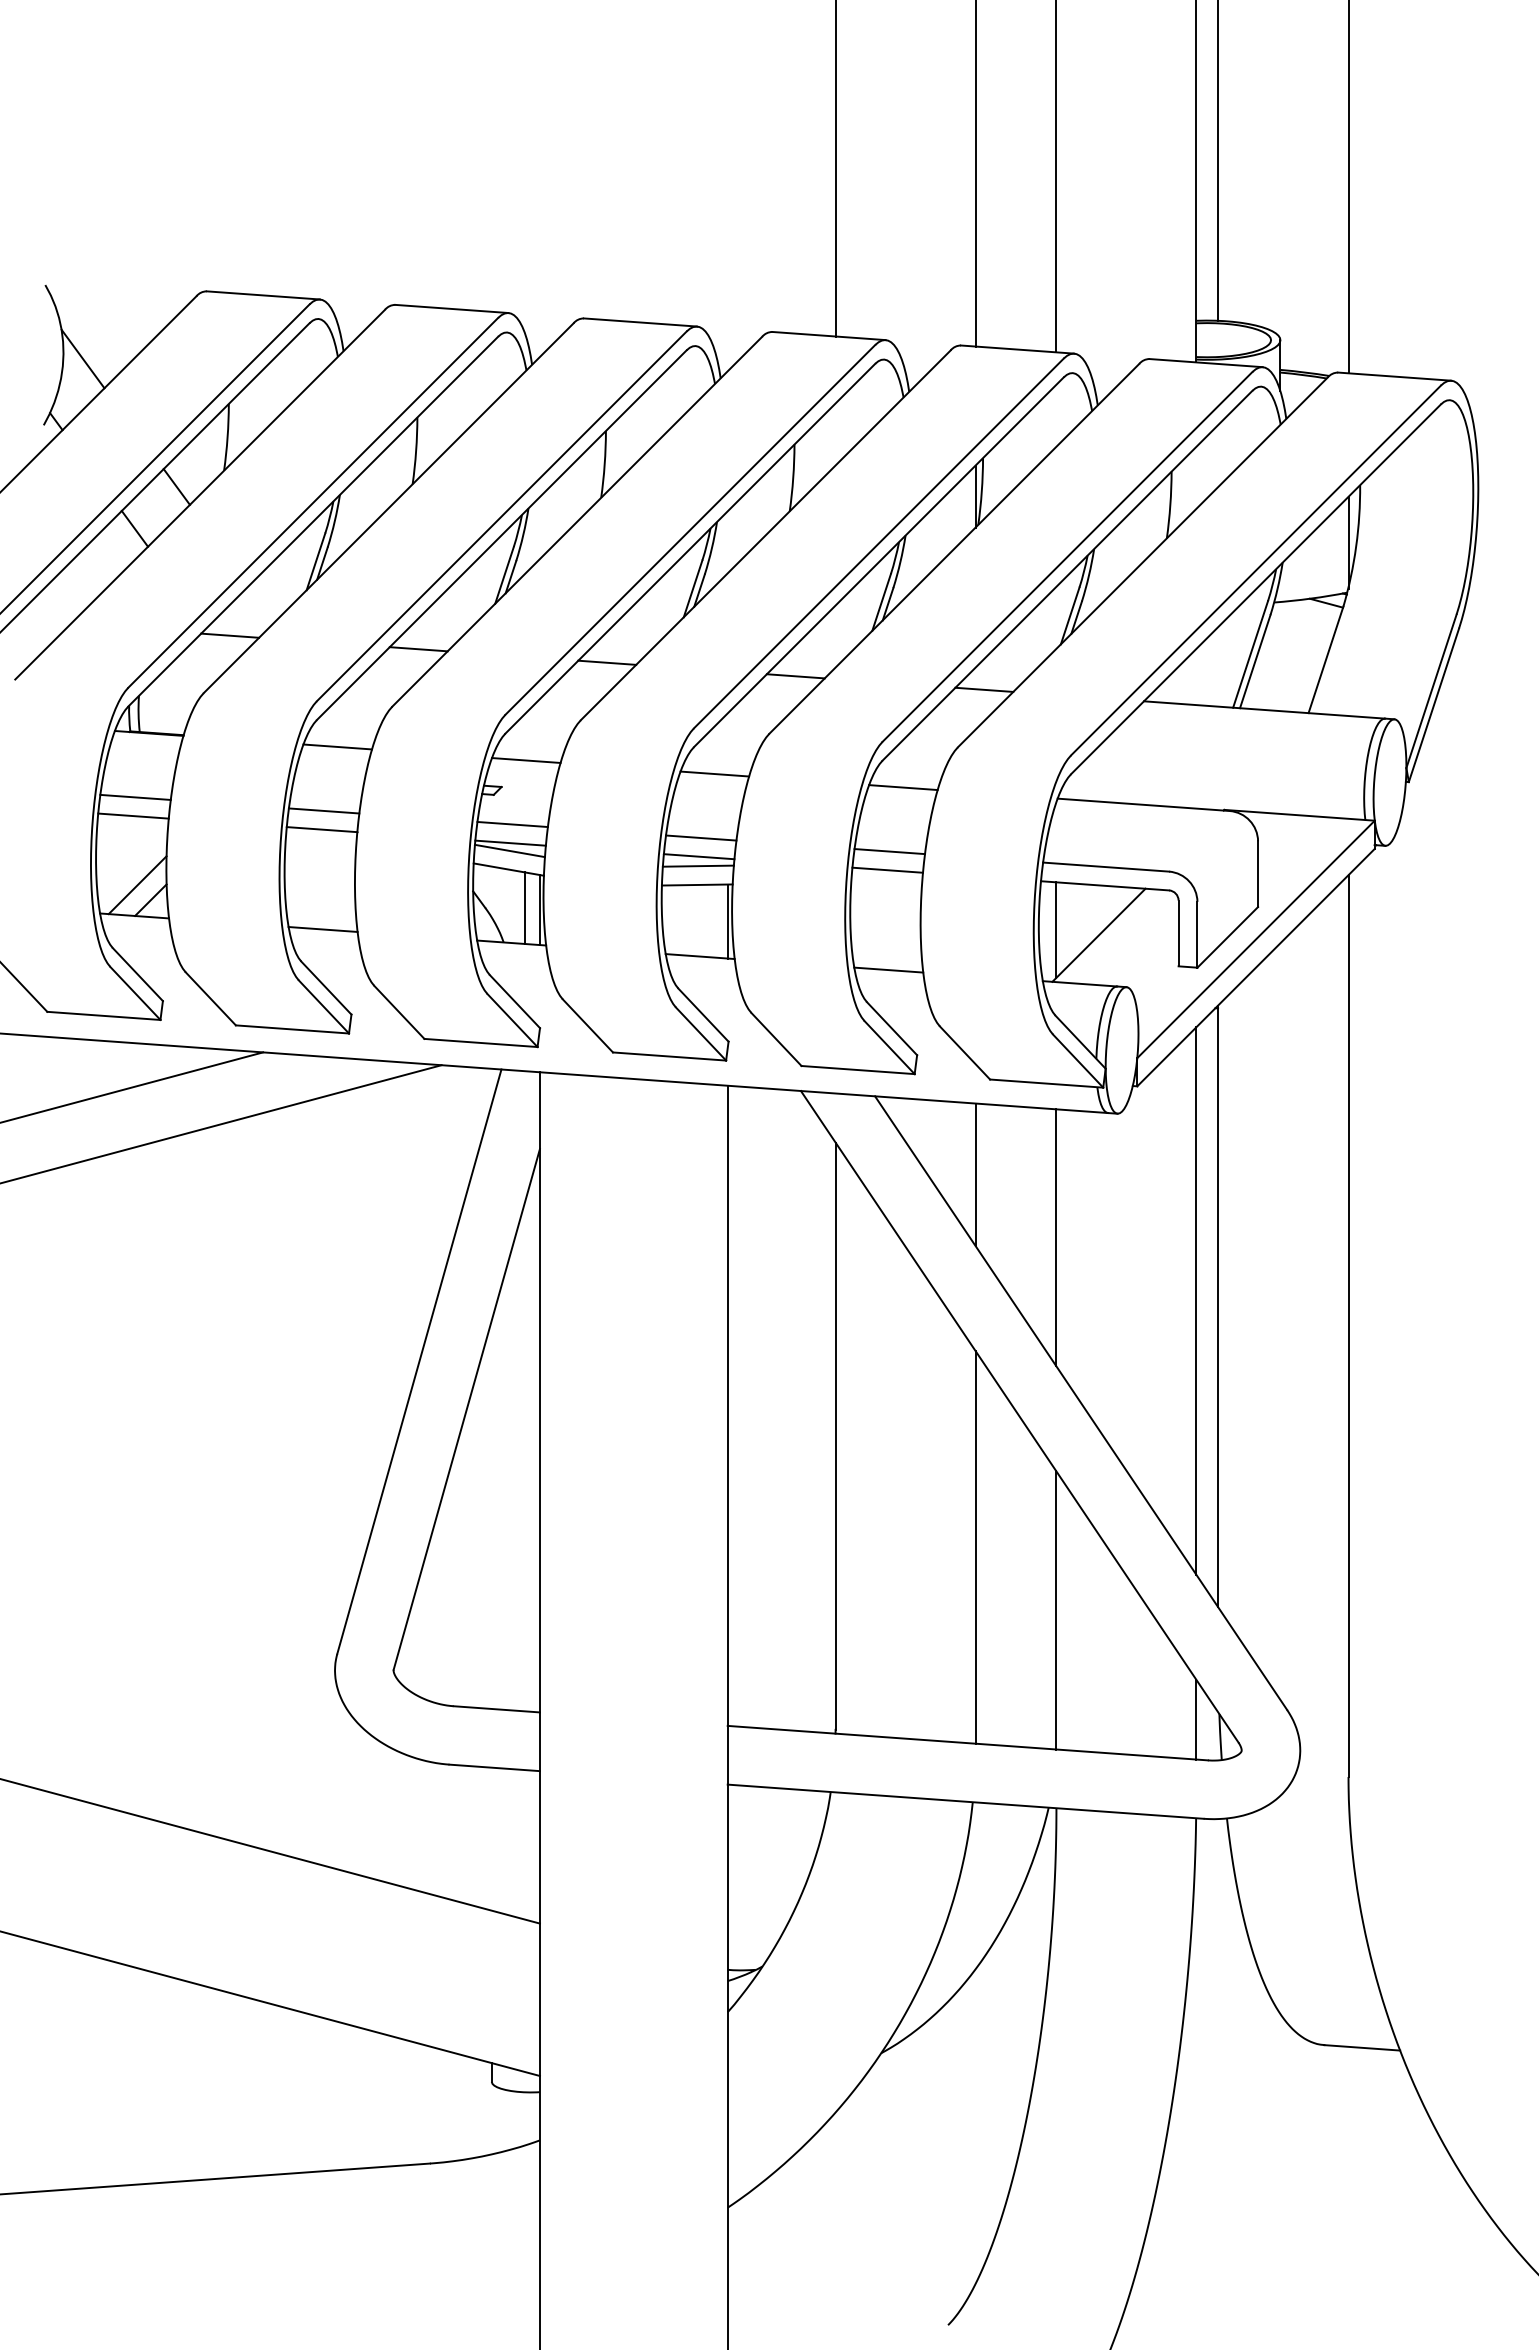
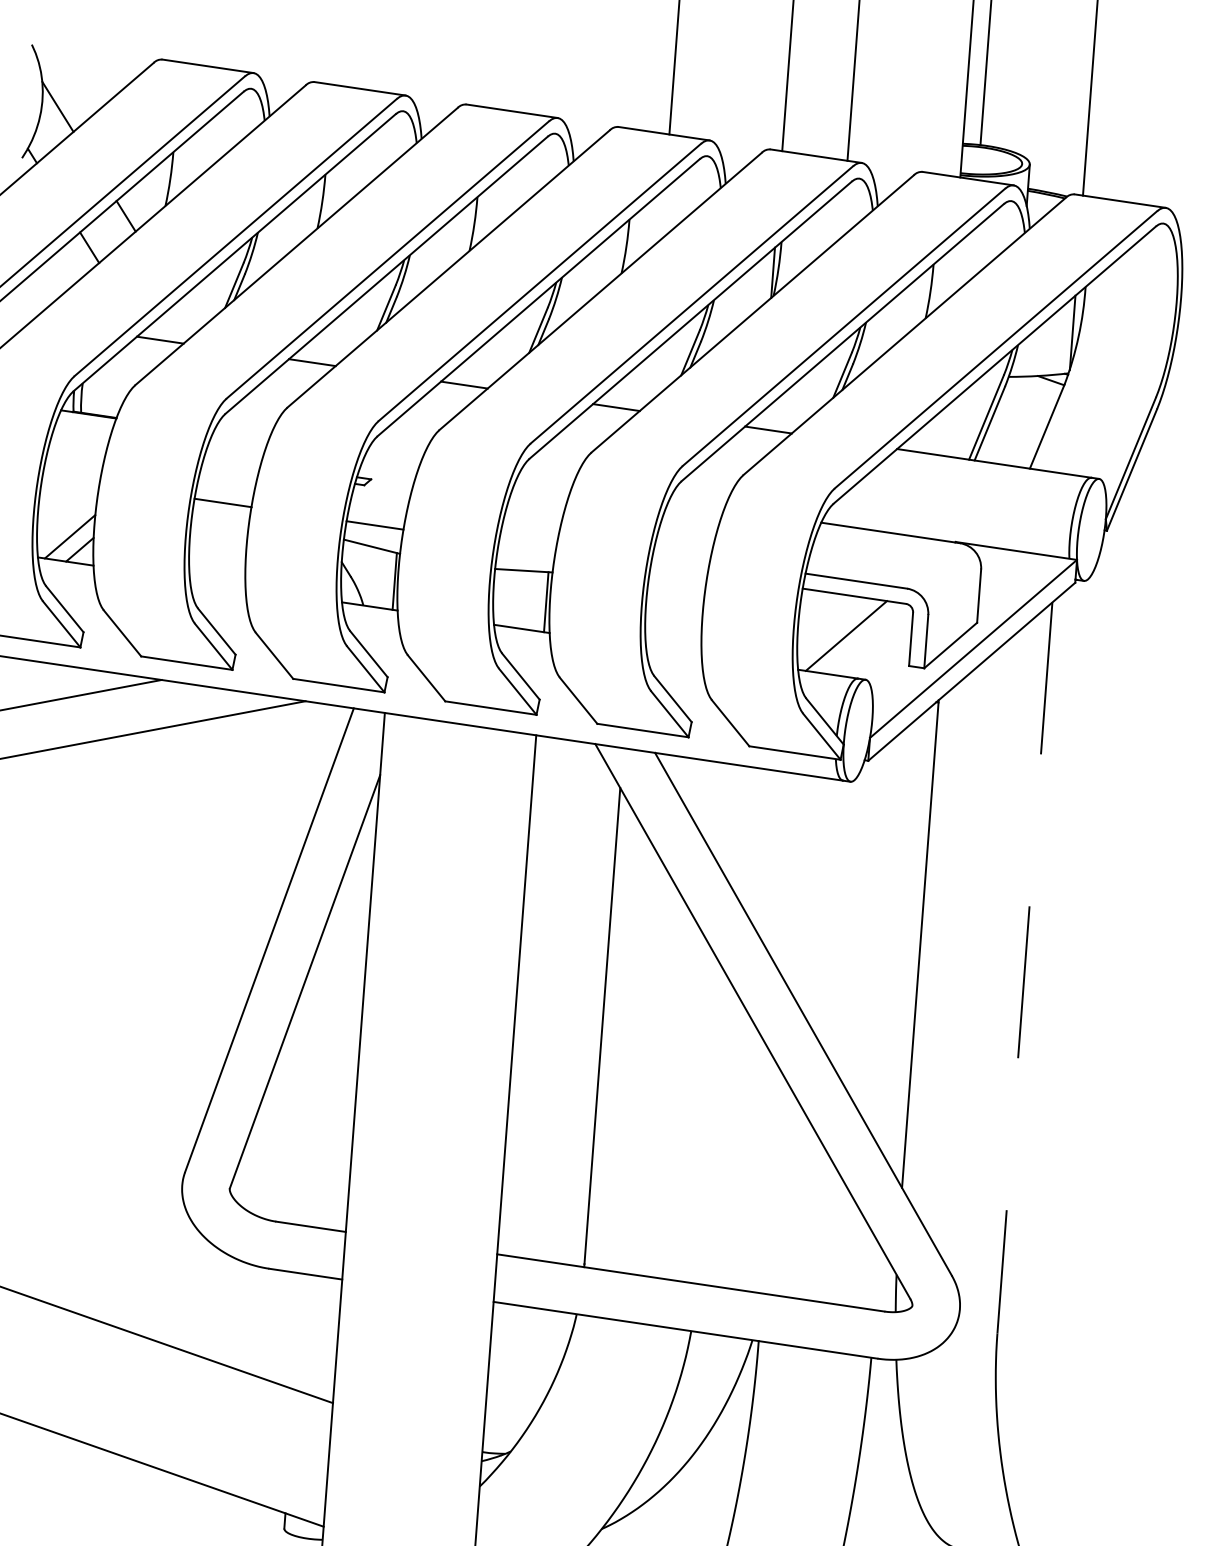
line: (337, 746) -> (240, 436), removed
line: (525, 760) -> (392, 459), removed
line: (714, 773) -> (544, 481), removed
line: (903, 787) -> (696, 504), removed
line: (135, 796) -> (73, 464), removed
line: (323, 810) -> (225, 487), removed
line: (133, 815) -> (71, 480), removed
line: (512, 824) -> (377, 510), removed
line: (701, 837) -> (530, 532), removed
line: (509, 850) -> (373, 531), removed
line: (889, 851) -> (681, 555), removed
line: (698, 856) -> (526, 547), removed
line: (697, 865) -> (525, 554), removed
line: (887, 869) -> (678, 569), removed
line: (524, 907) -> (382, 578), removed
line: (322, 929) -> (217, 583), removed
line: (1056, 929) -> (812, 628), removed
line: (888, 969) -> (673, 650), removed
line: (975, 1174) -> (731, 822), removed
line: (1056, 1237) -> (793, 878), removed
line: (1196, 1300) -> (903, 938), removed
line: (1348, 1326) -> (1024, 968), solid -> dashed
line: (975, 1546) -> (709, 1123), removed
line: (1056, 1610) -> (770, 1180), removed
line: (1196, 1719) -> (877, 1277), removed

